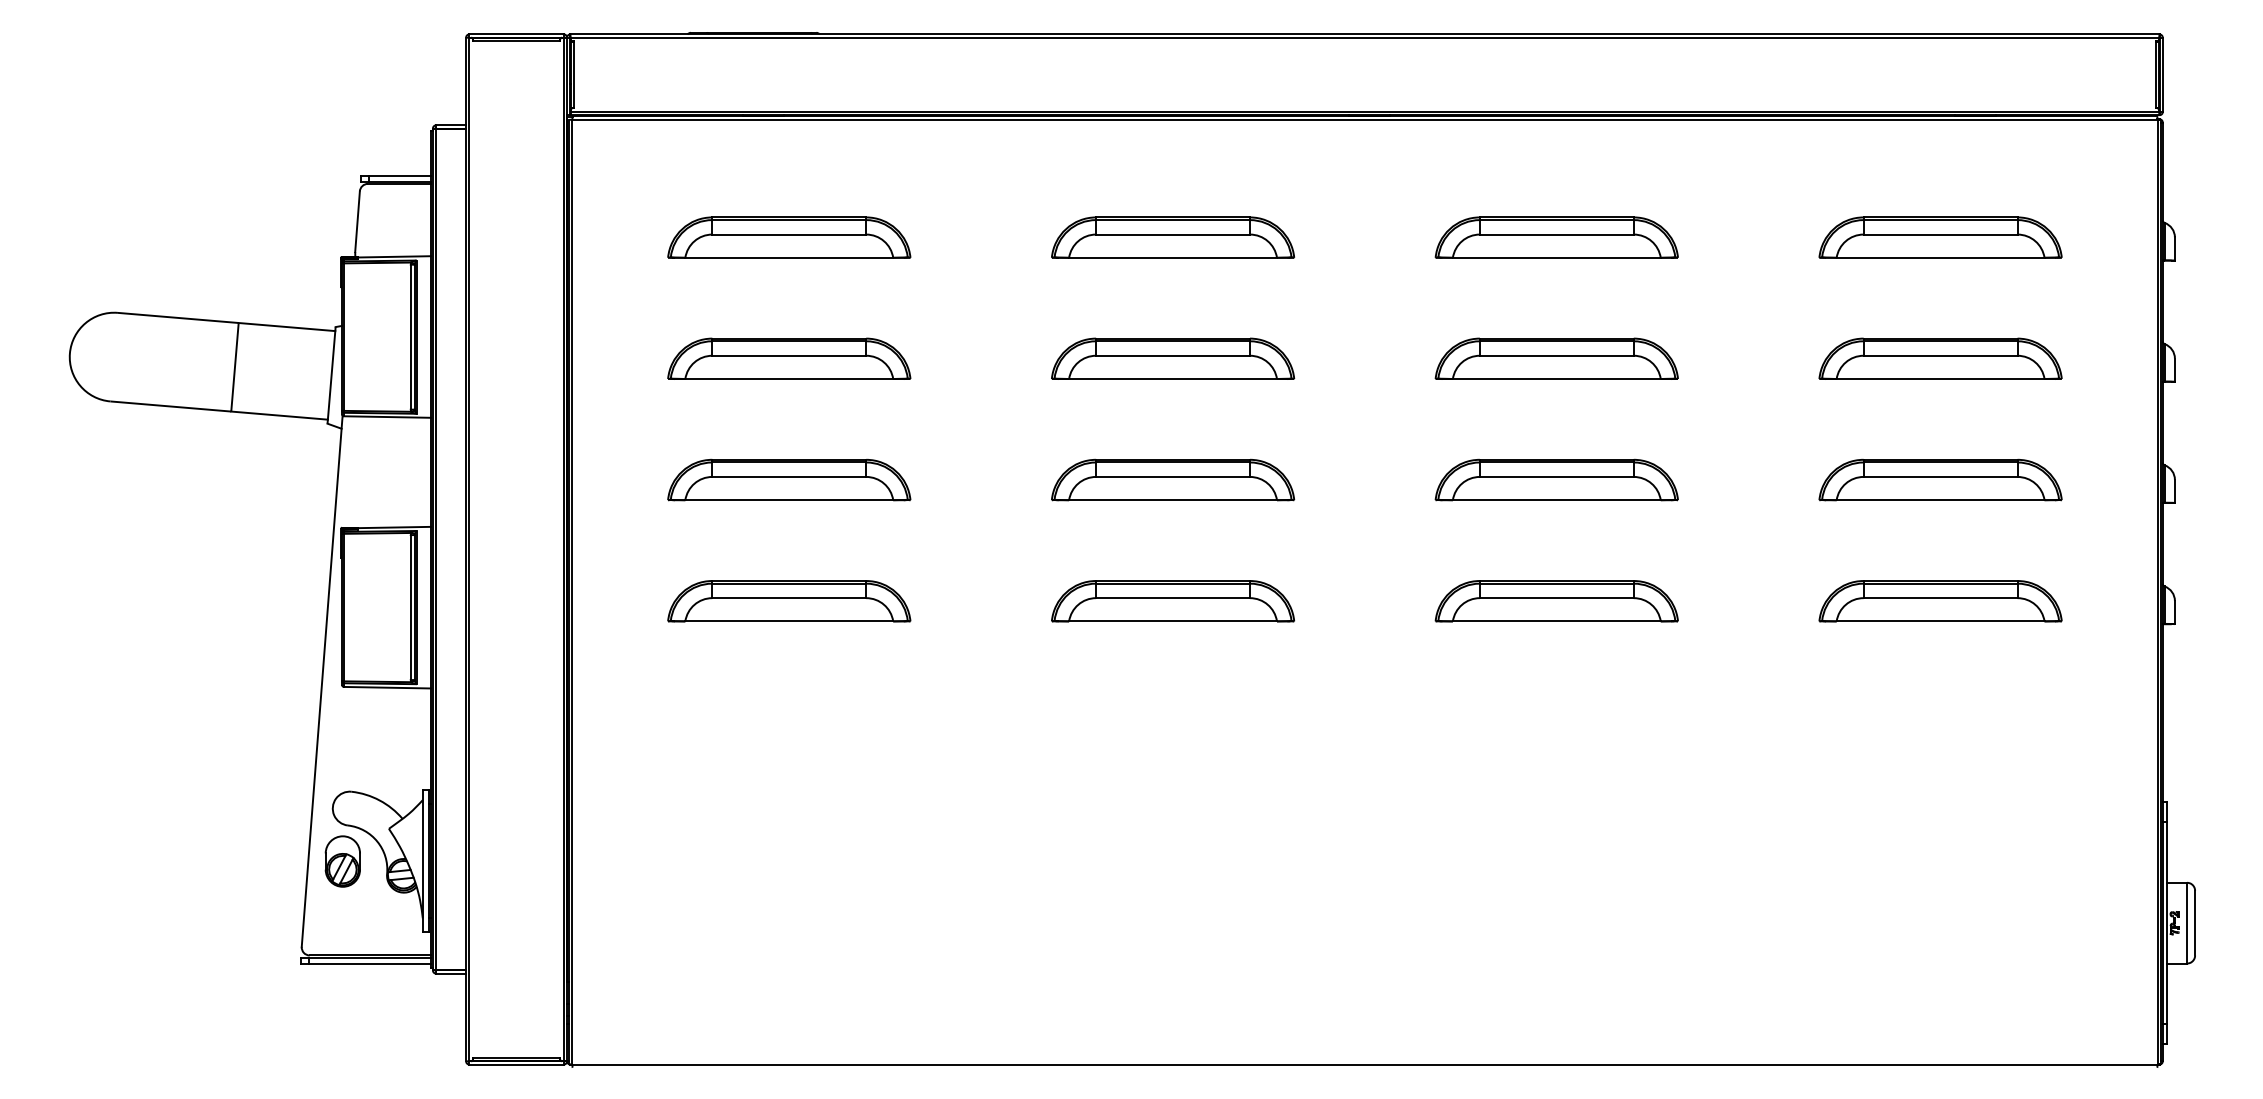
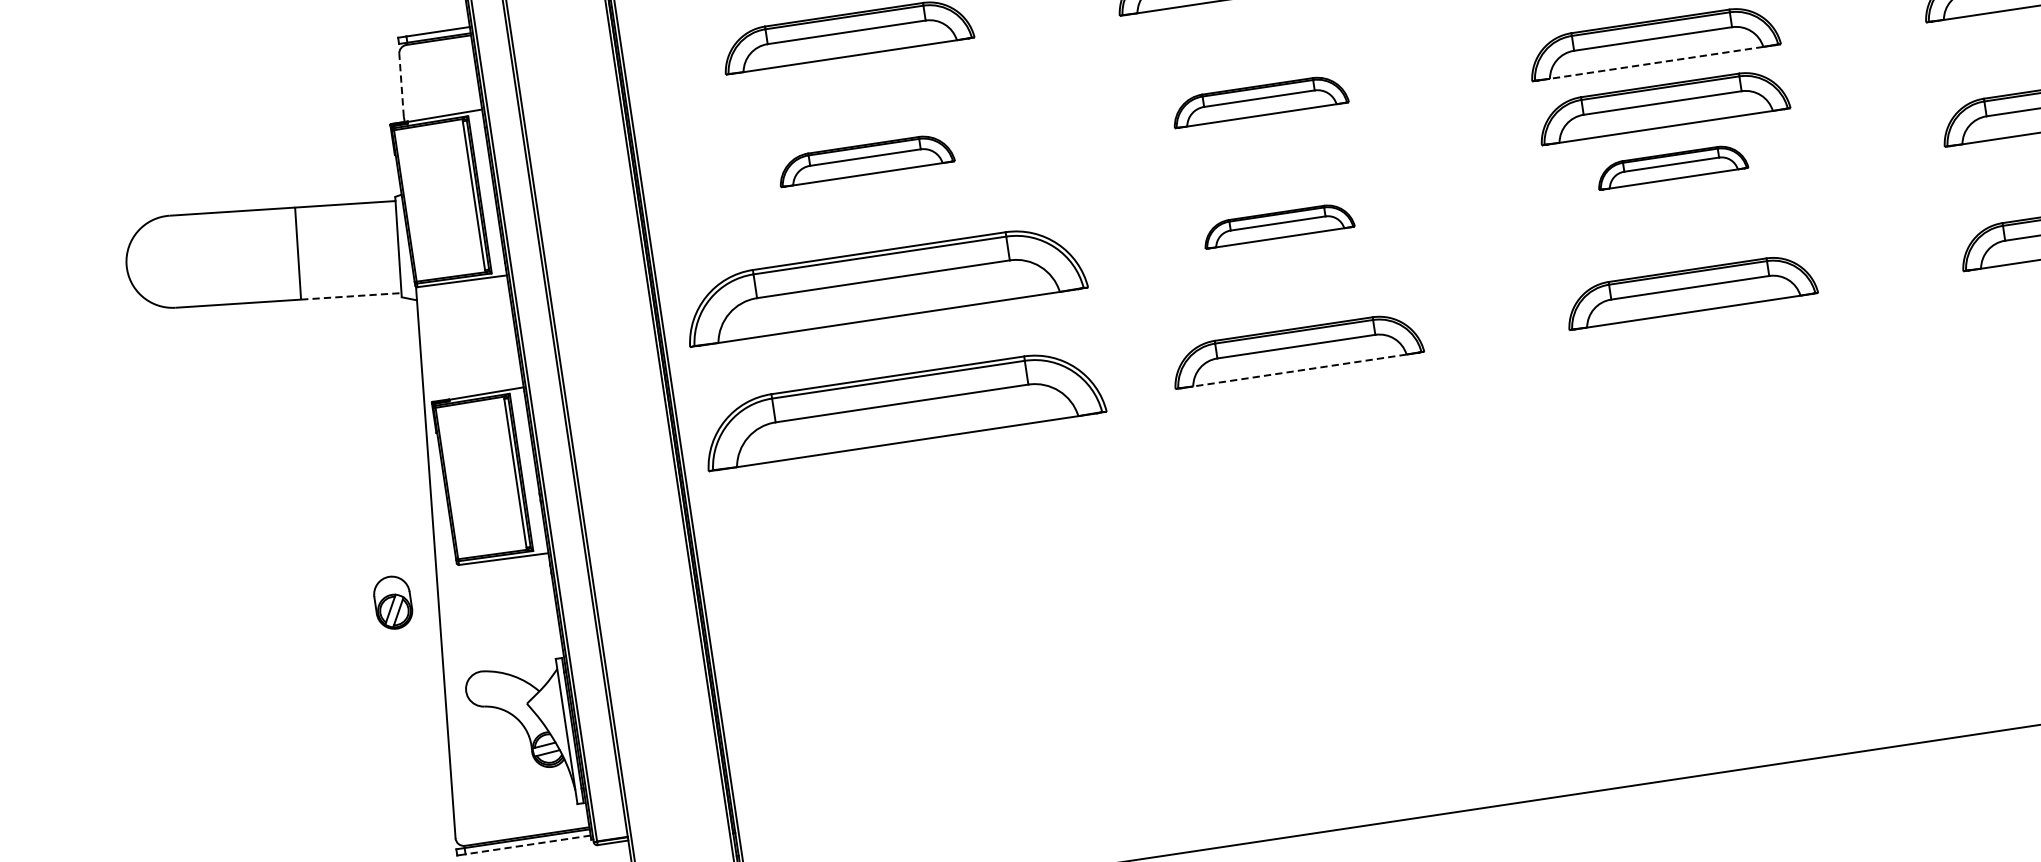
line: (357, 221) -> (401, 85), solid -> dashed
part: (789, 358) -> (865, 159), size x0.7
part: (1173, 358) -> (1260, 100), size x0.7
line: (1556, 379) -> (1656, 63), solid -> dashed
line: (280, 415) -> (352, 296), solid -> dashed
part: (1556, 421) -> (1662, 106), added
part: (789, 479) -> (884, 283), size x1.6
part: (1173, 479) -> (1278, 224), size x0.6
part: (1556, 479) -> (1671, 166), size x0.6
part: (789, 601) -> (903, 408), size x1.6
line: (1173, 621) -> (1300, 370), solid -> dashed
part: (342, 861) -> (392, 602), moved
line: (369, 963) -> (527, 844), solid -> dashed

